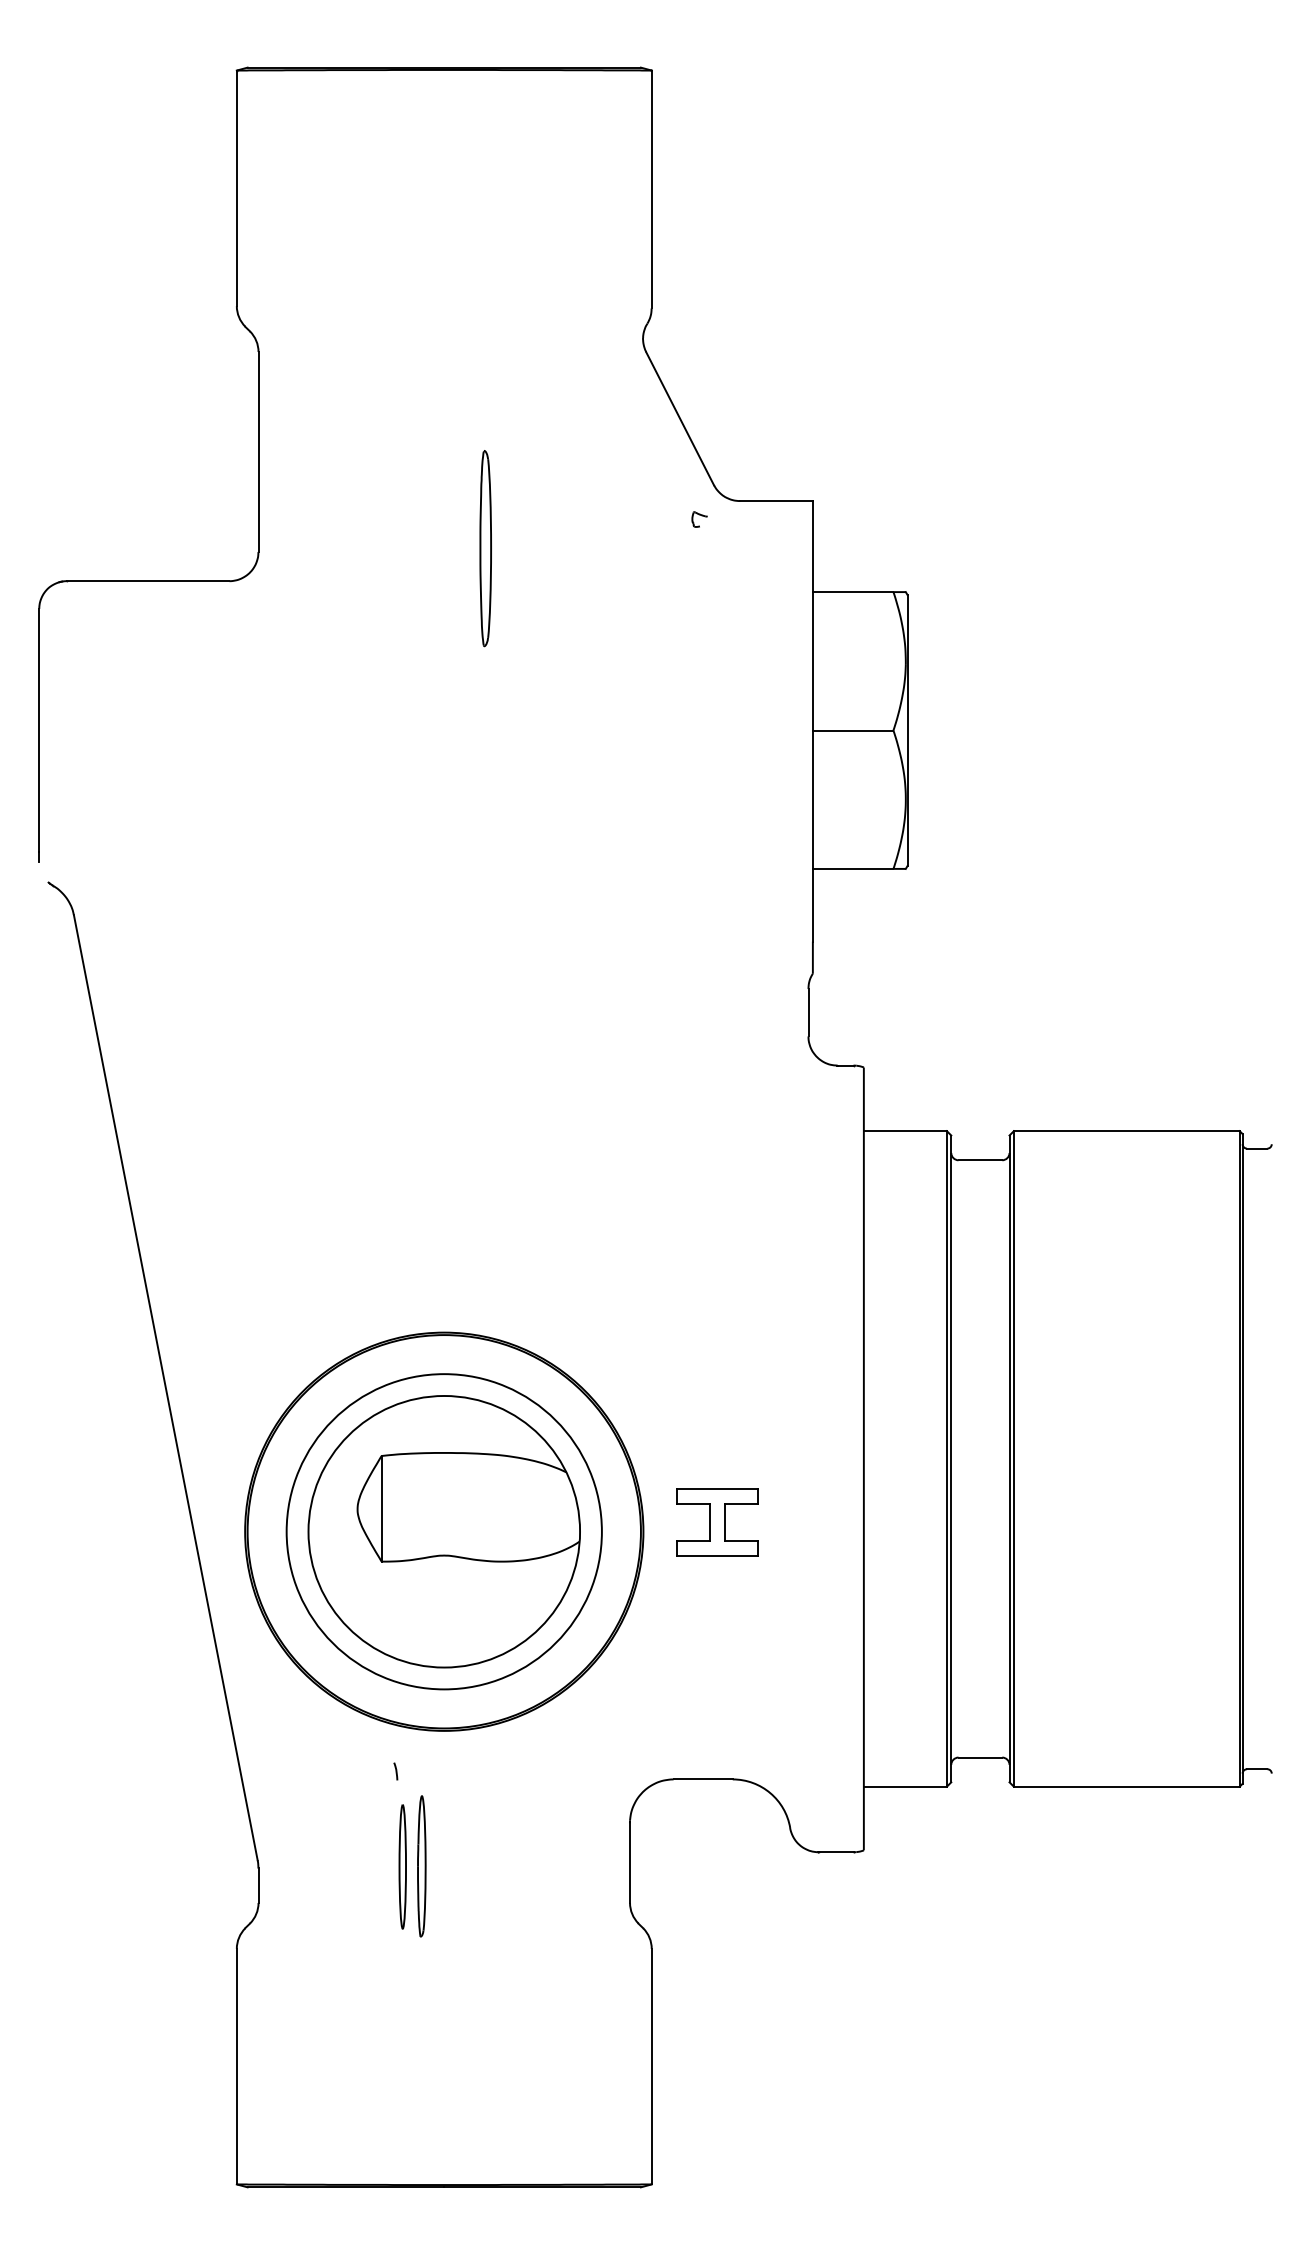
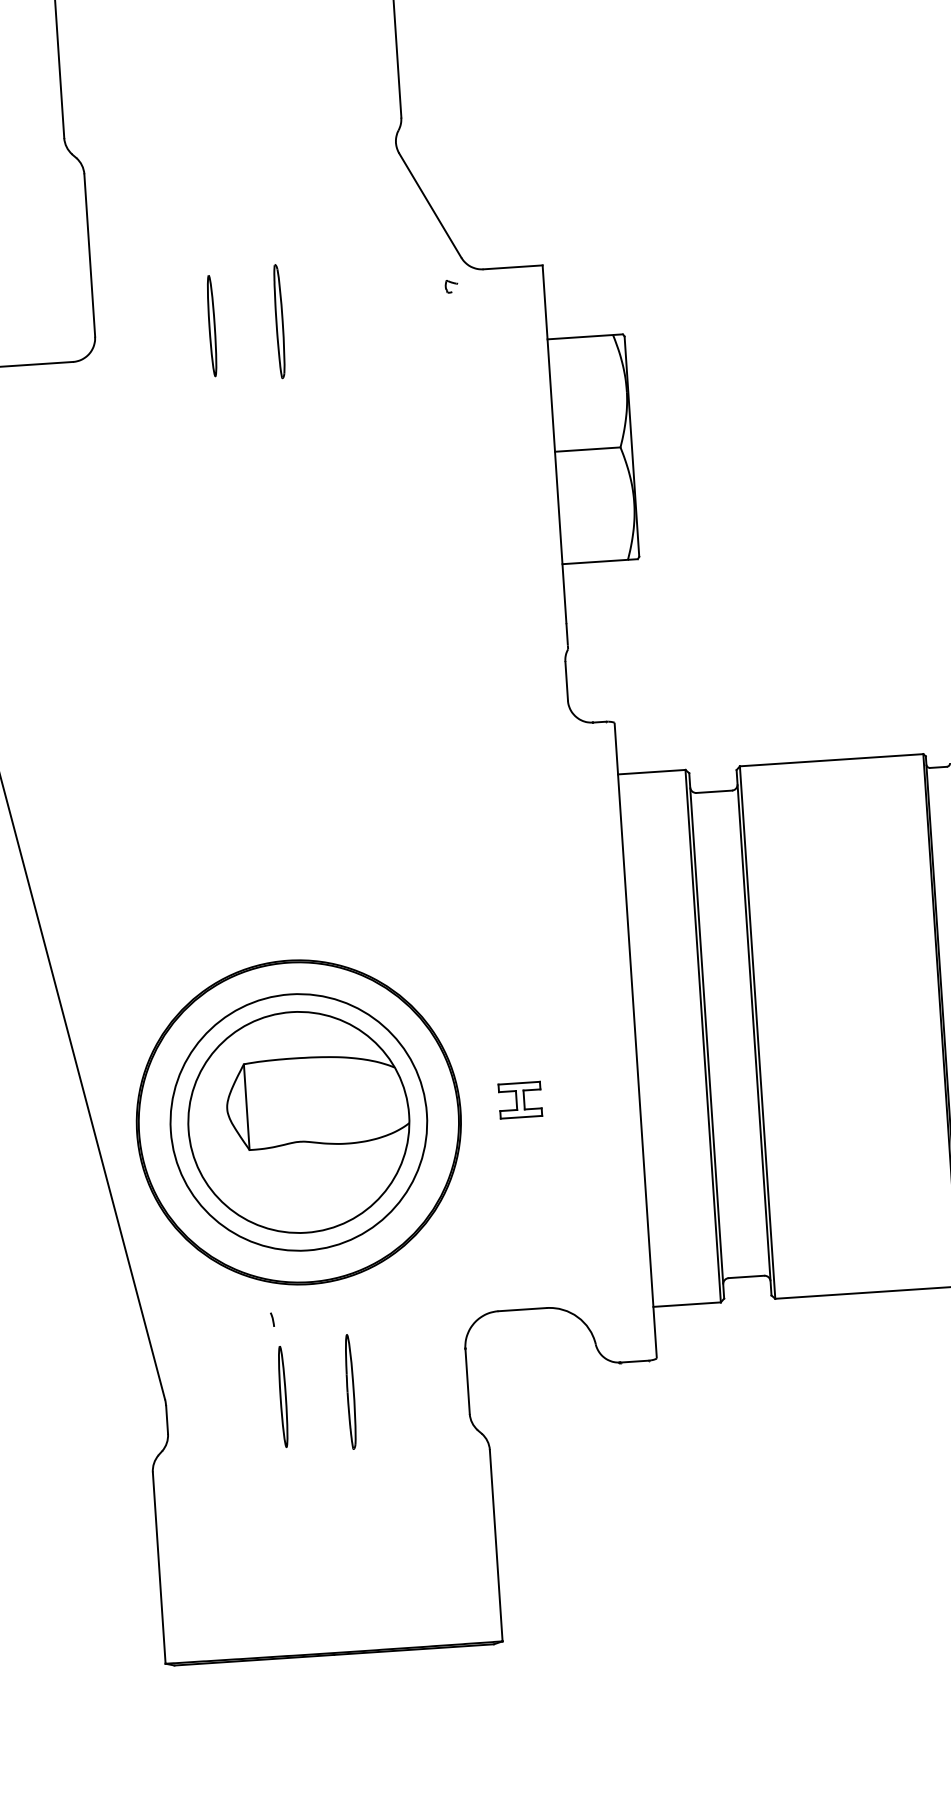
part: (485, 547) -> (279, 320), size x0.71
part: (402, 548) -> (211, 326), added
part: (717, 1522) -> (520, 1100), size x0.62
part: (421, 1866) -> (350, 1392), moved

